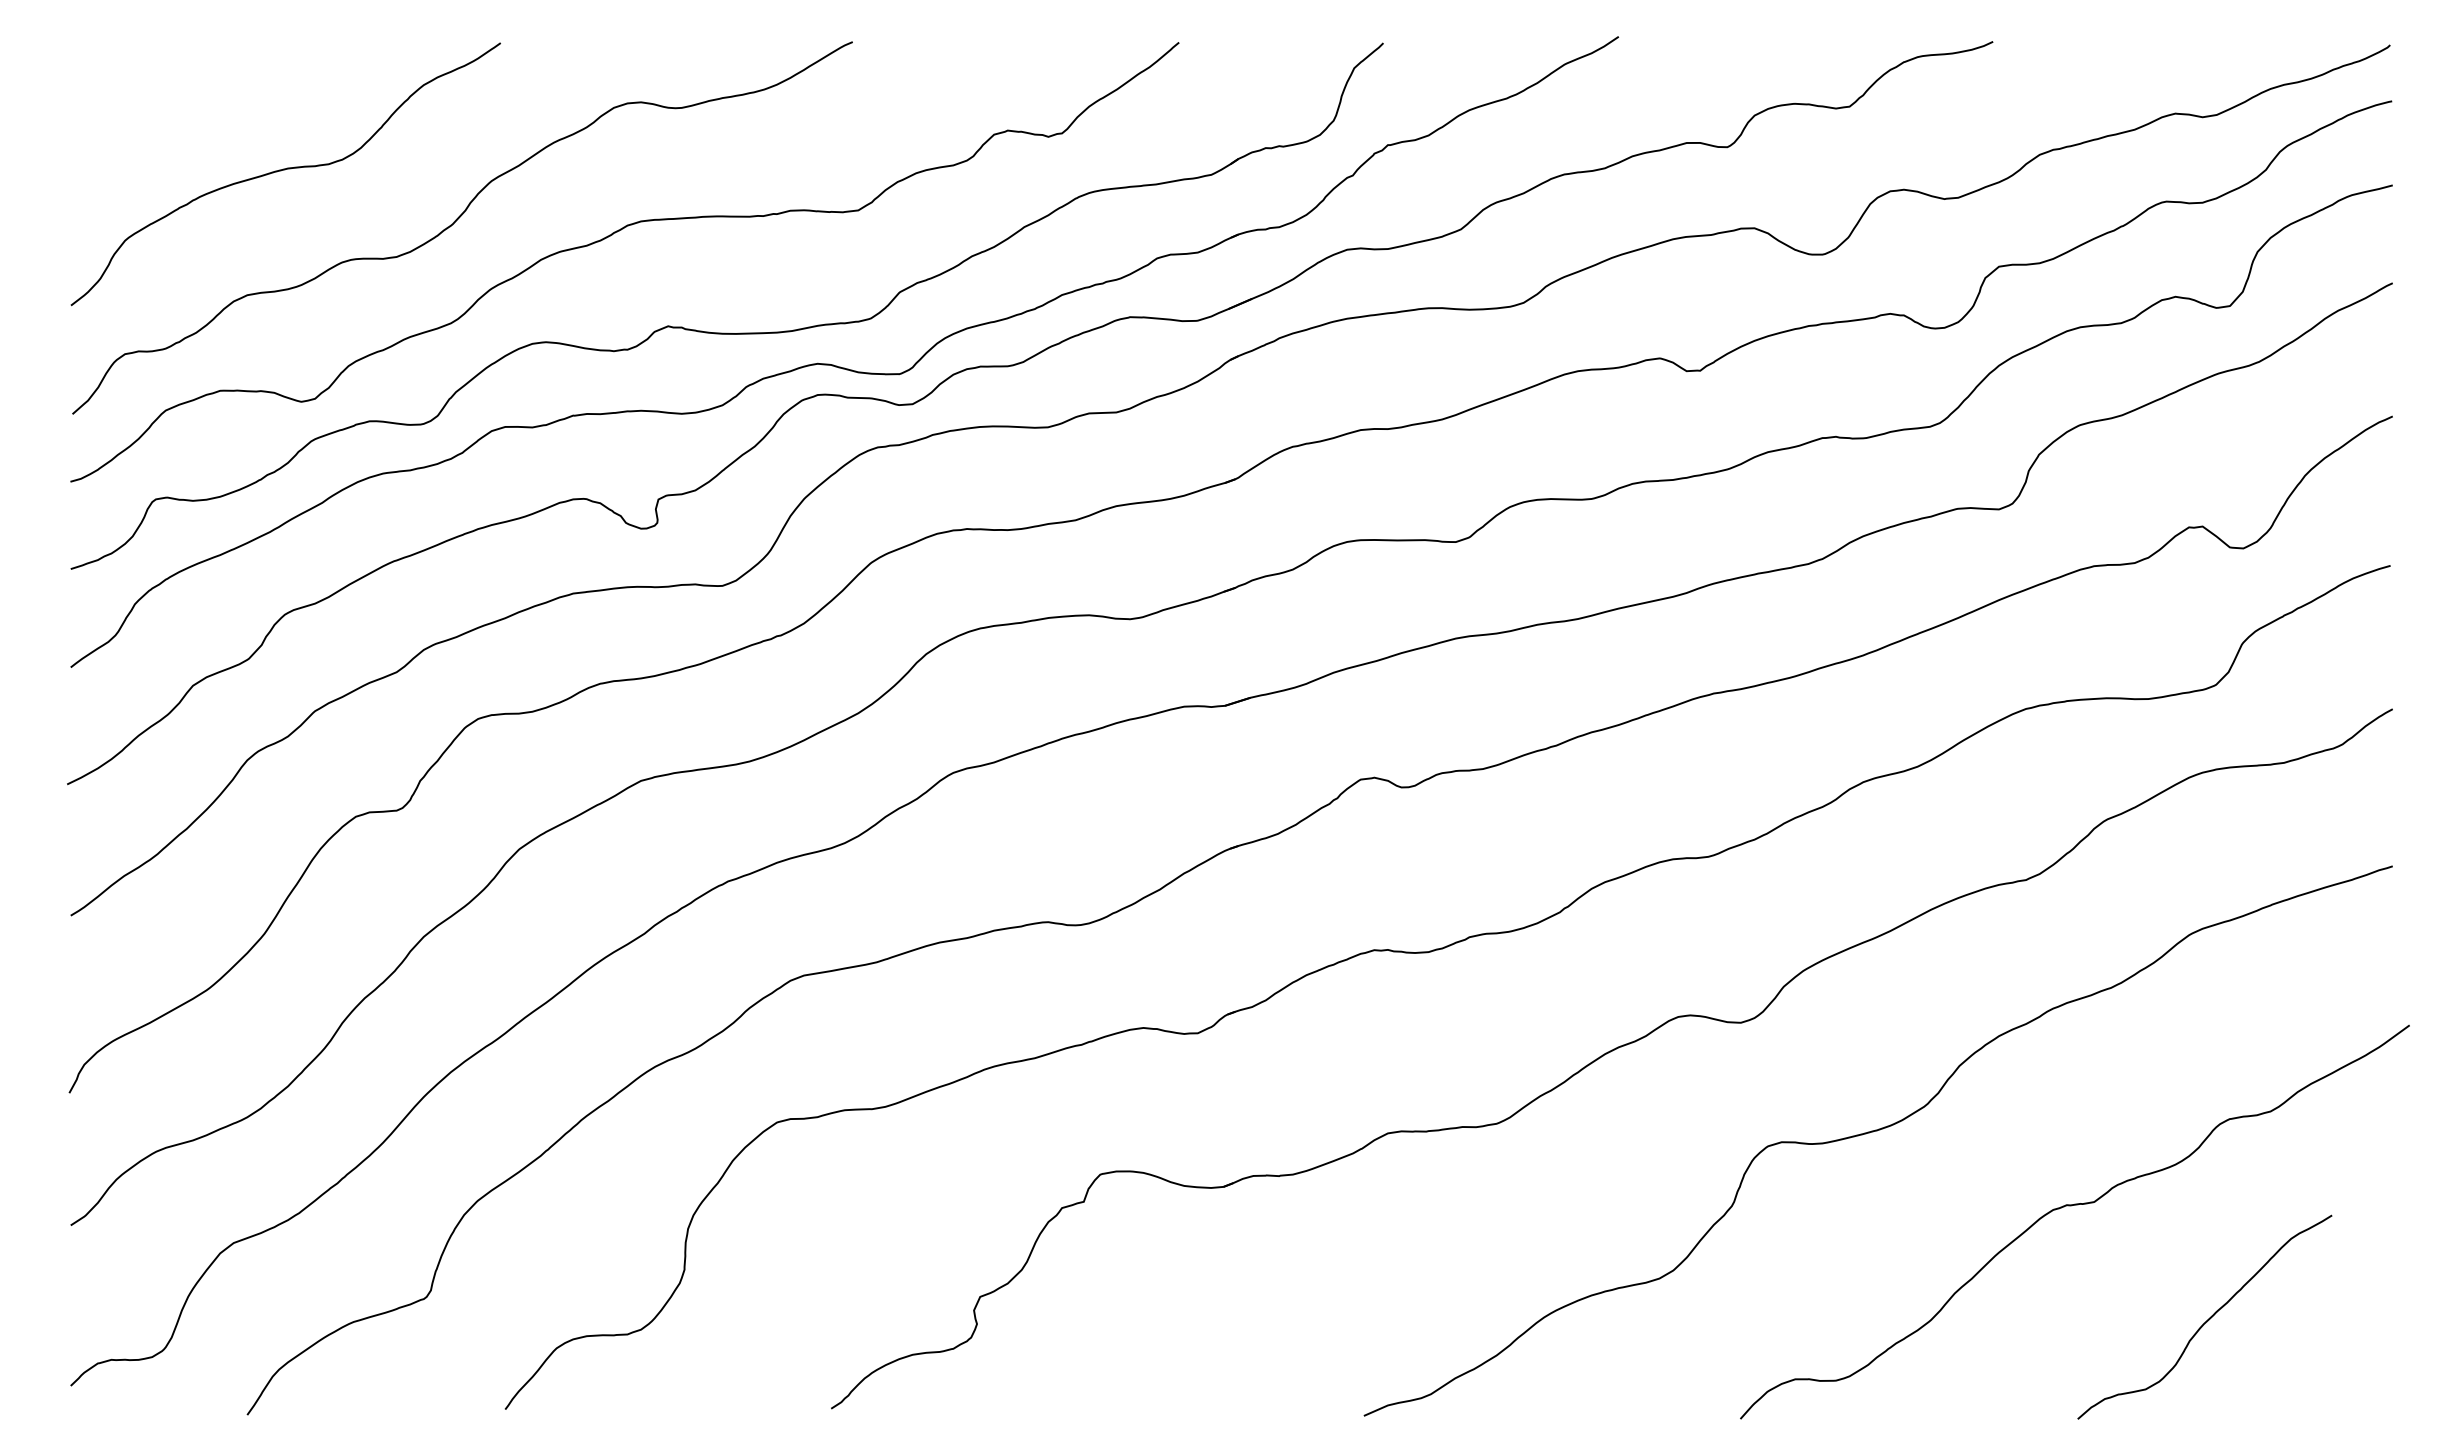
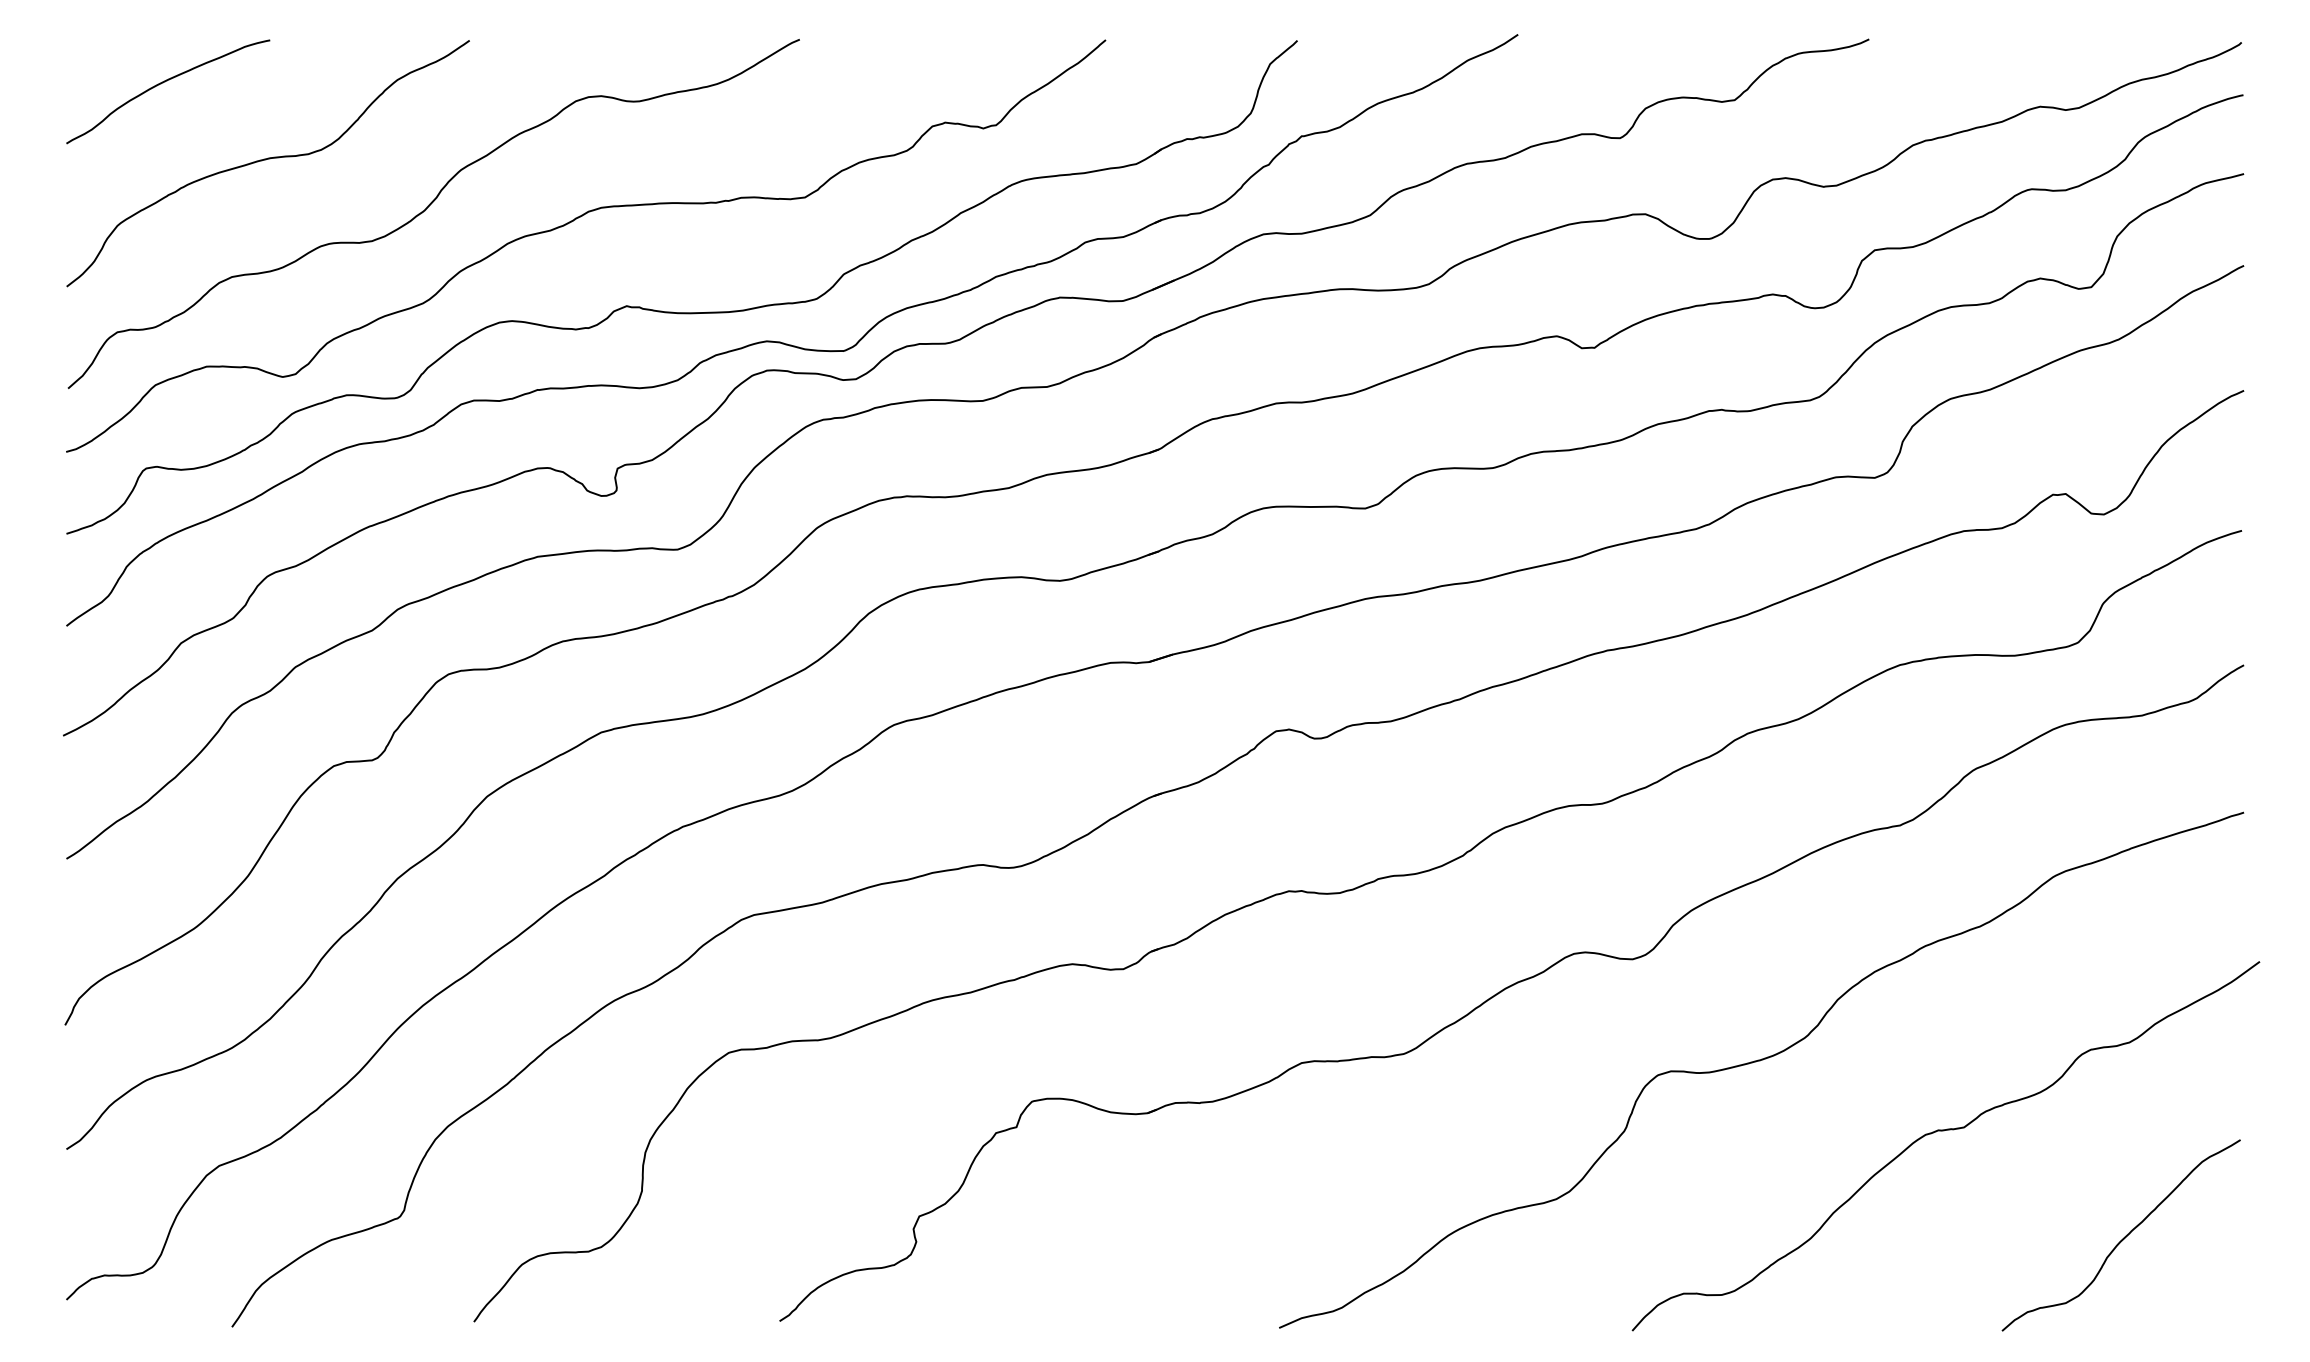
curve: (174, 88) -> (163, 83), added
curve: (2207, 1319) -> (2123, 1237), moved

